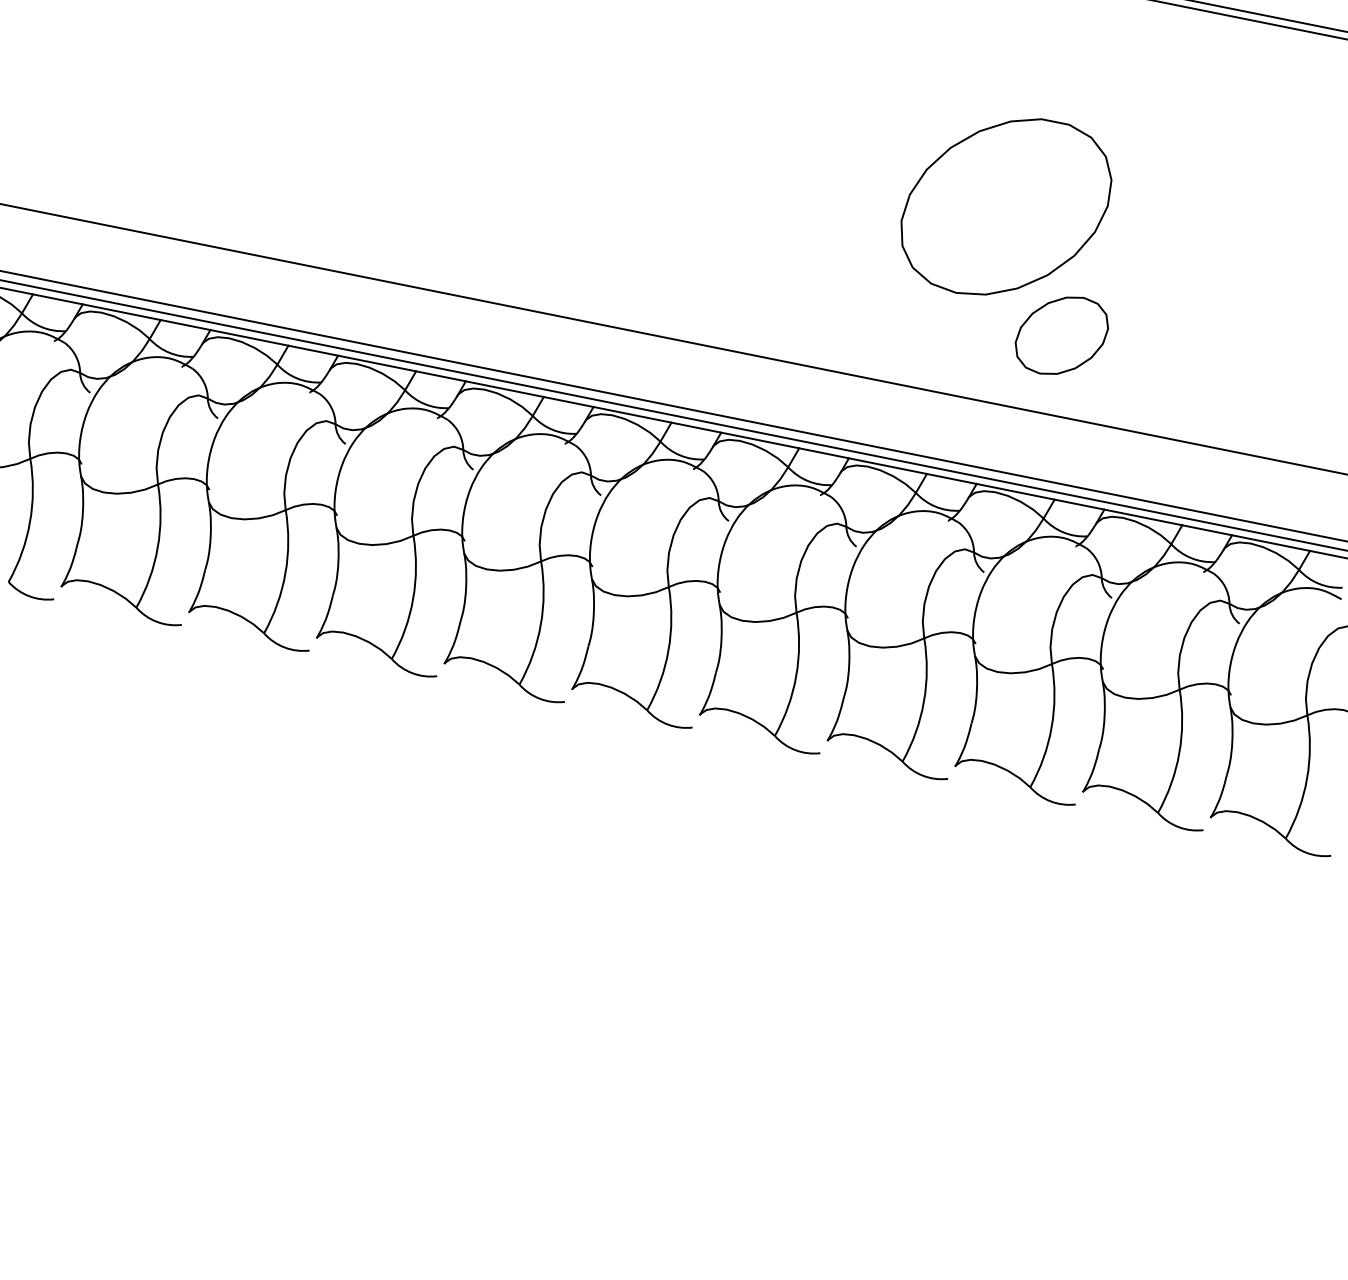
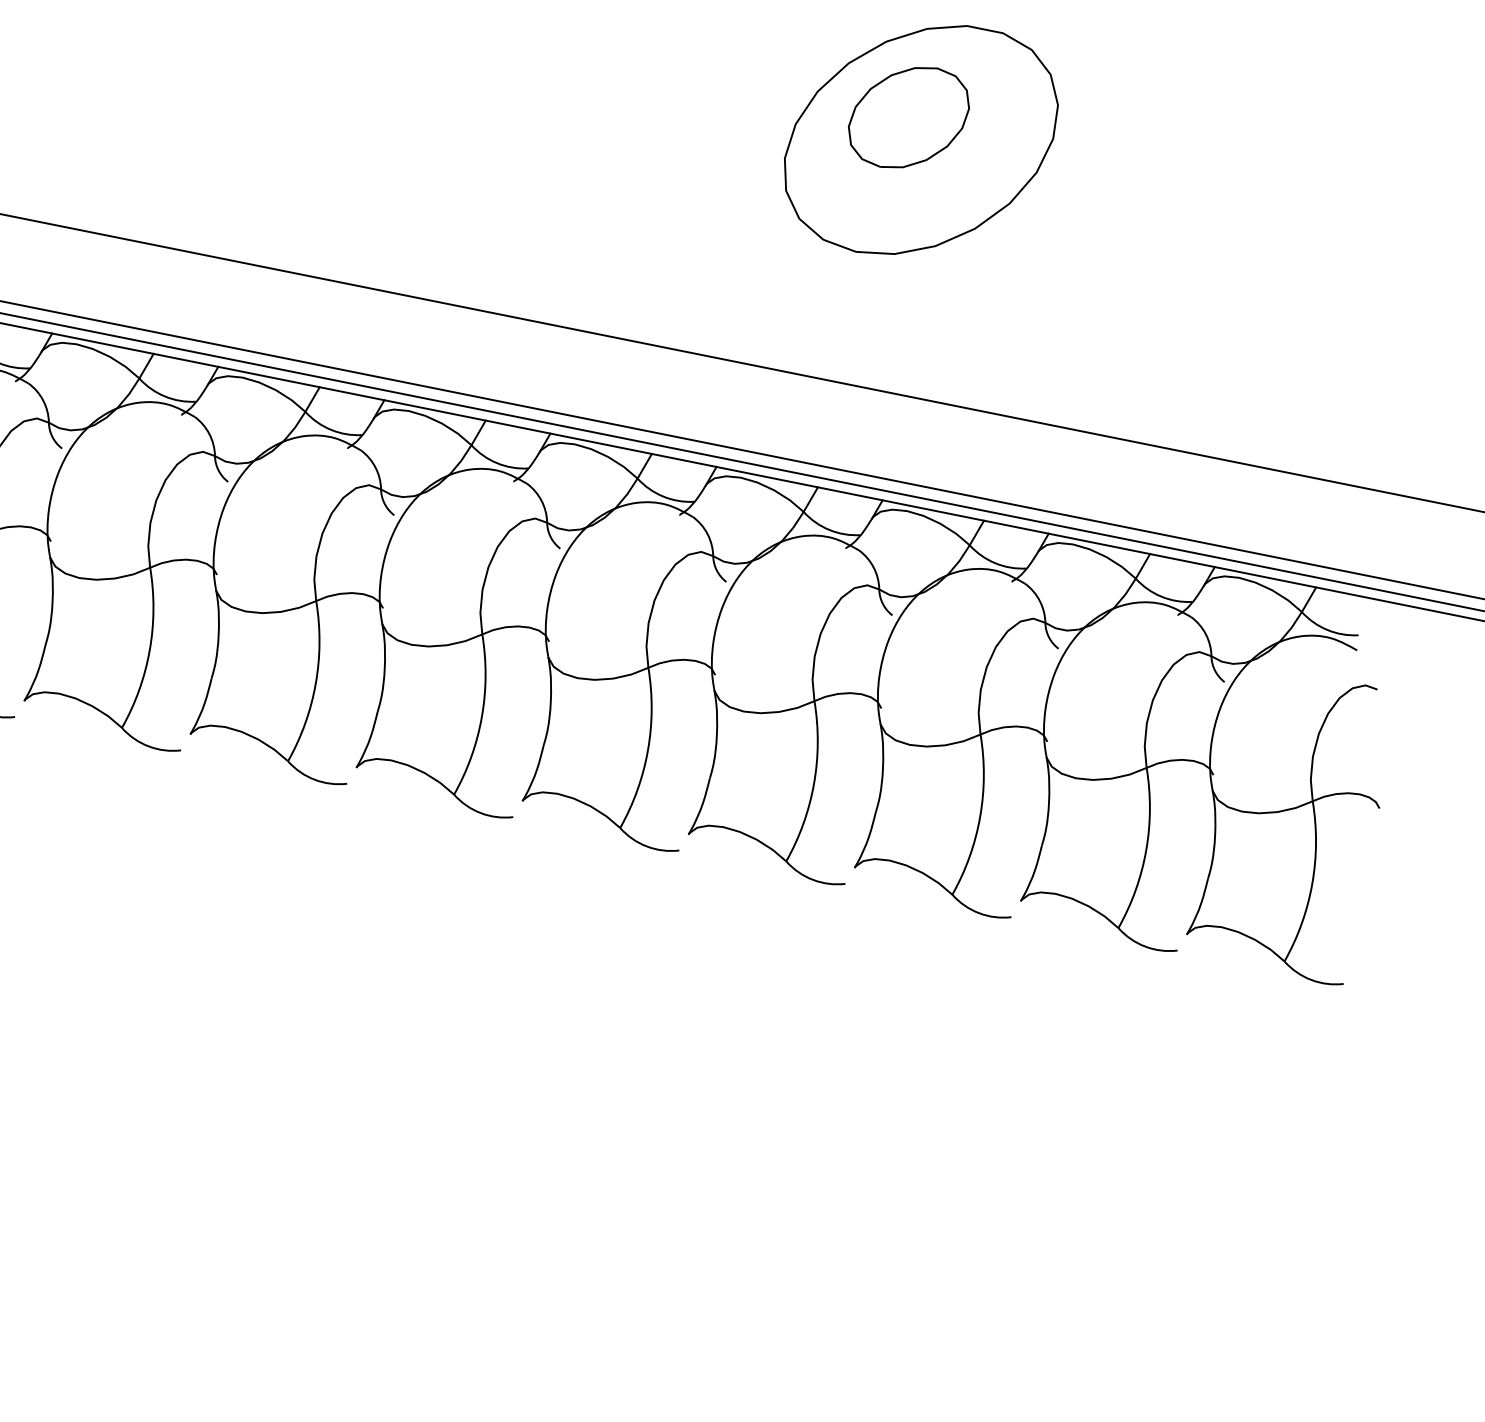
part: (1061, 335) -> (908, 117), moved

